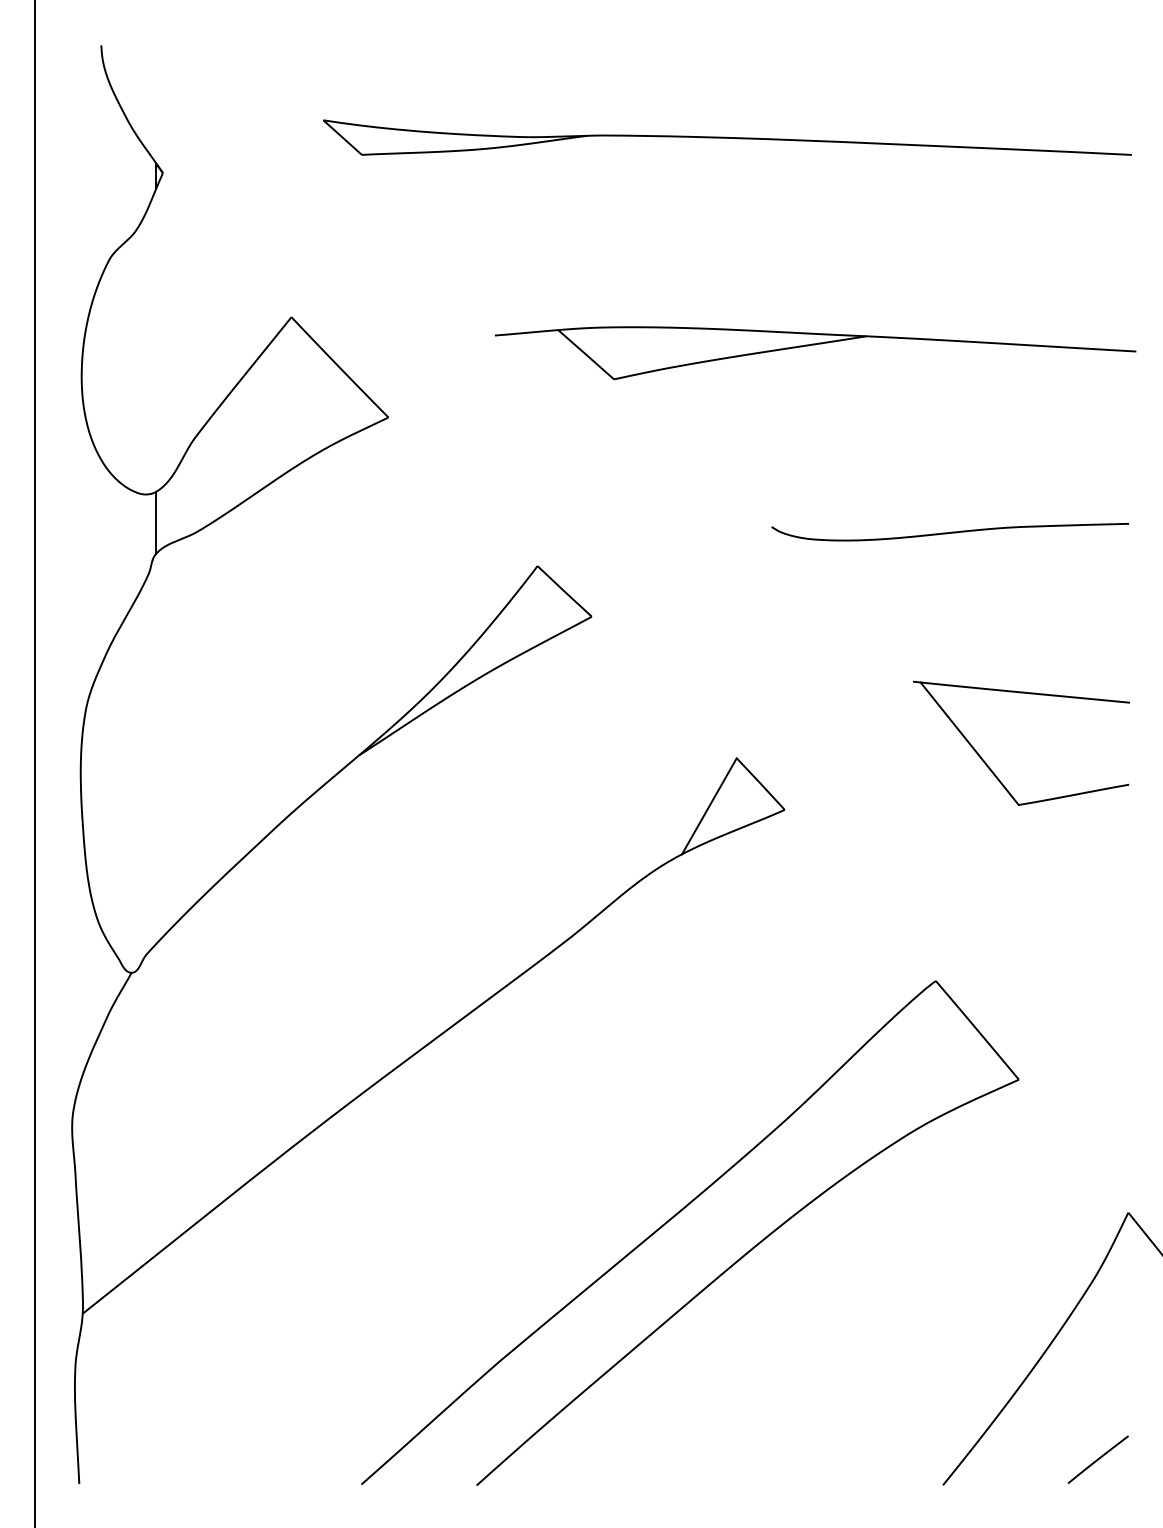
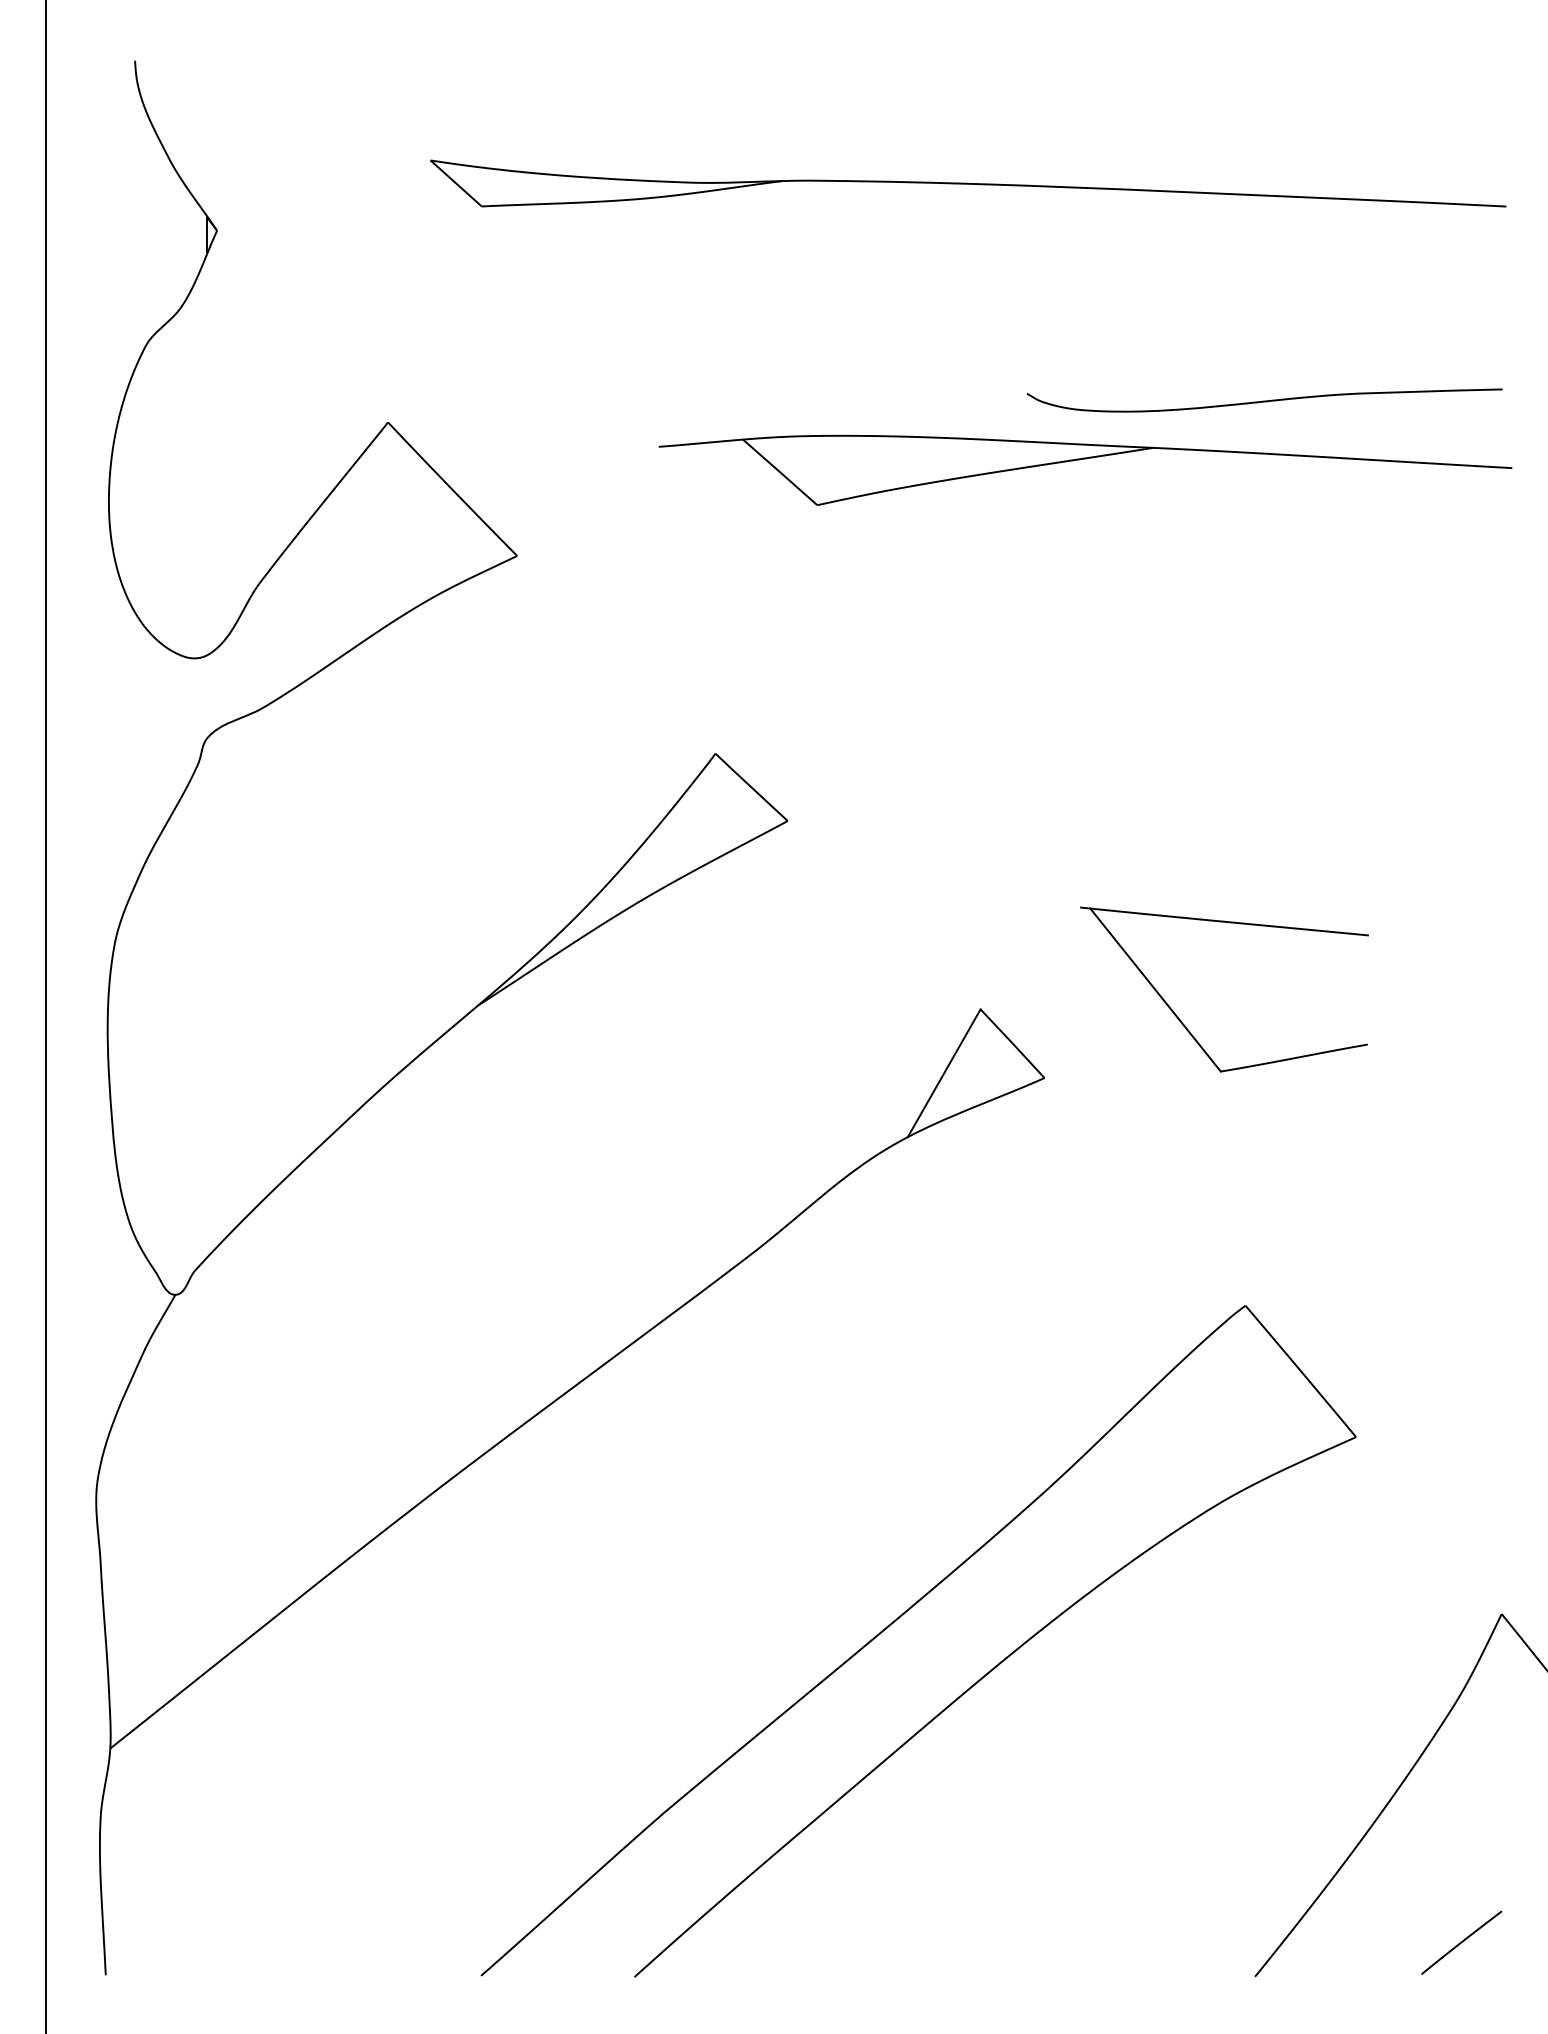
line: (155, 523) -> (207, 696), removed
curve: (950, 532) -> (1264, 400), moved
part: (989, 766) -> (1181, 1020), moved

